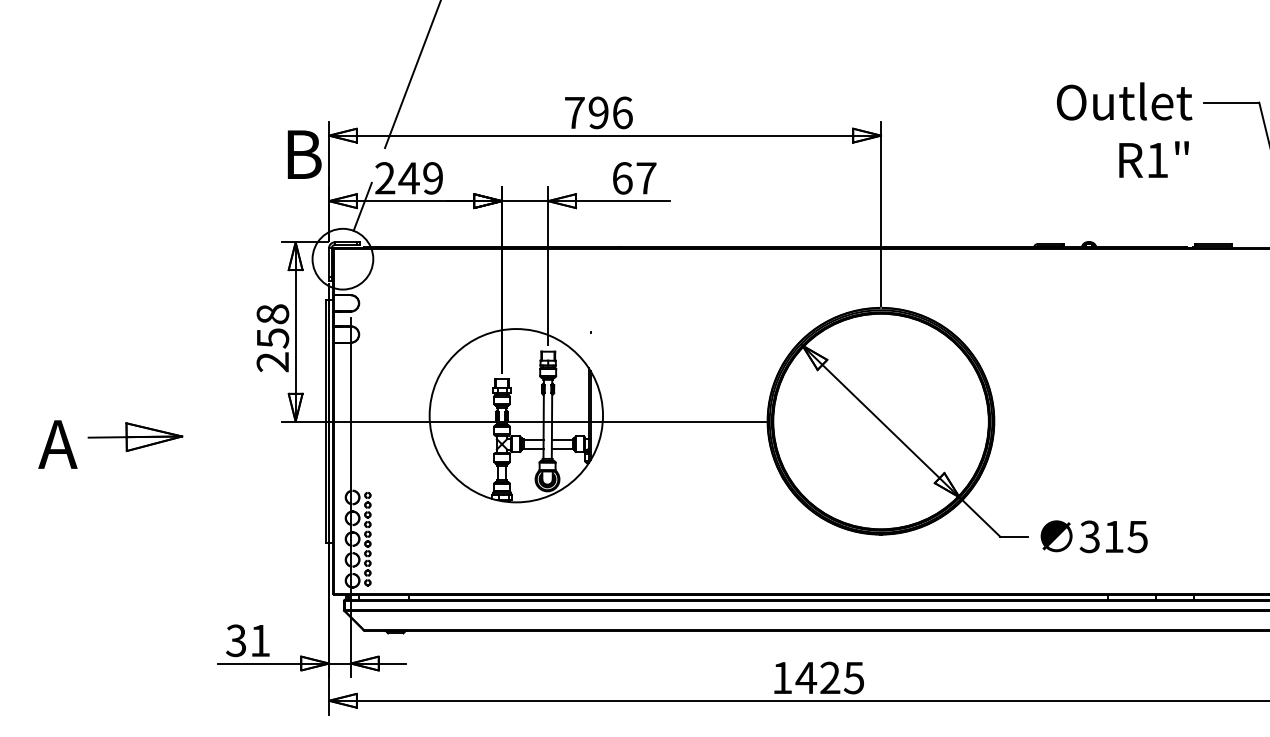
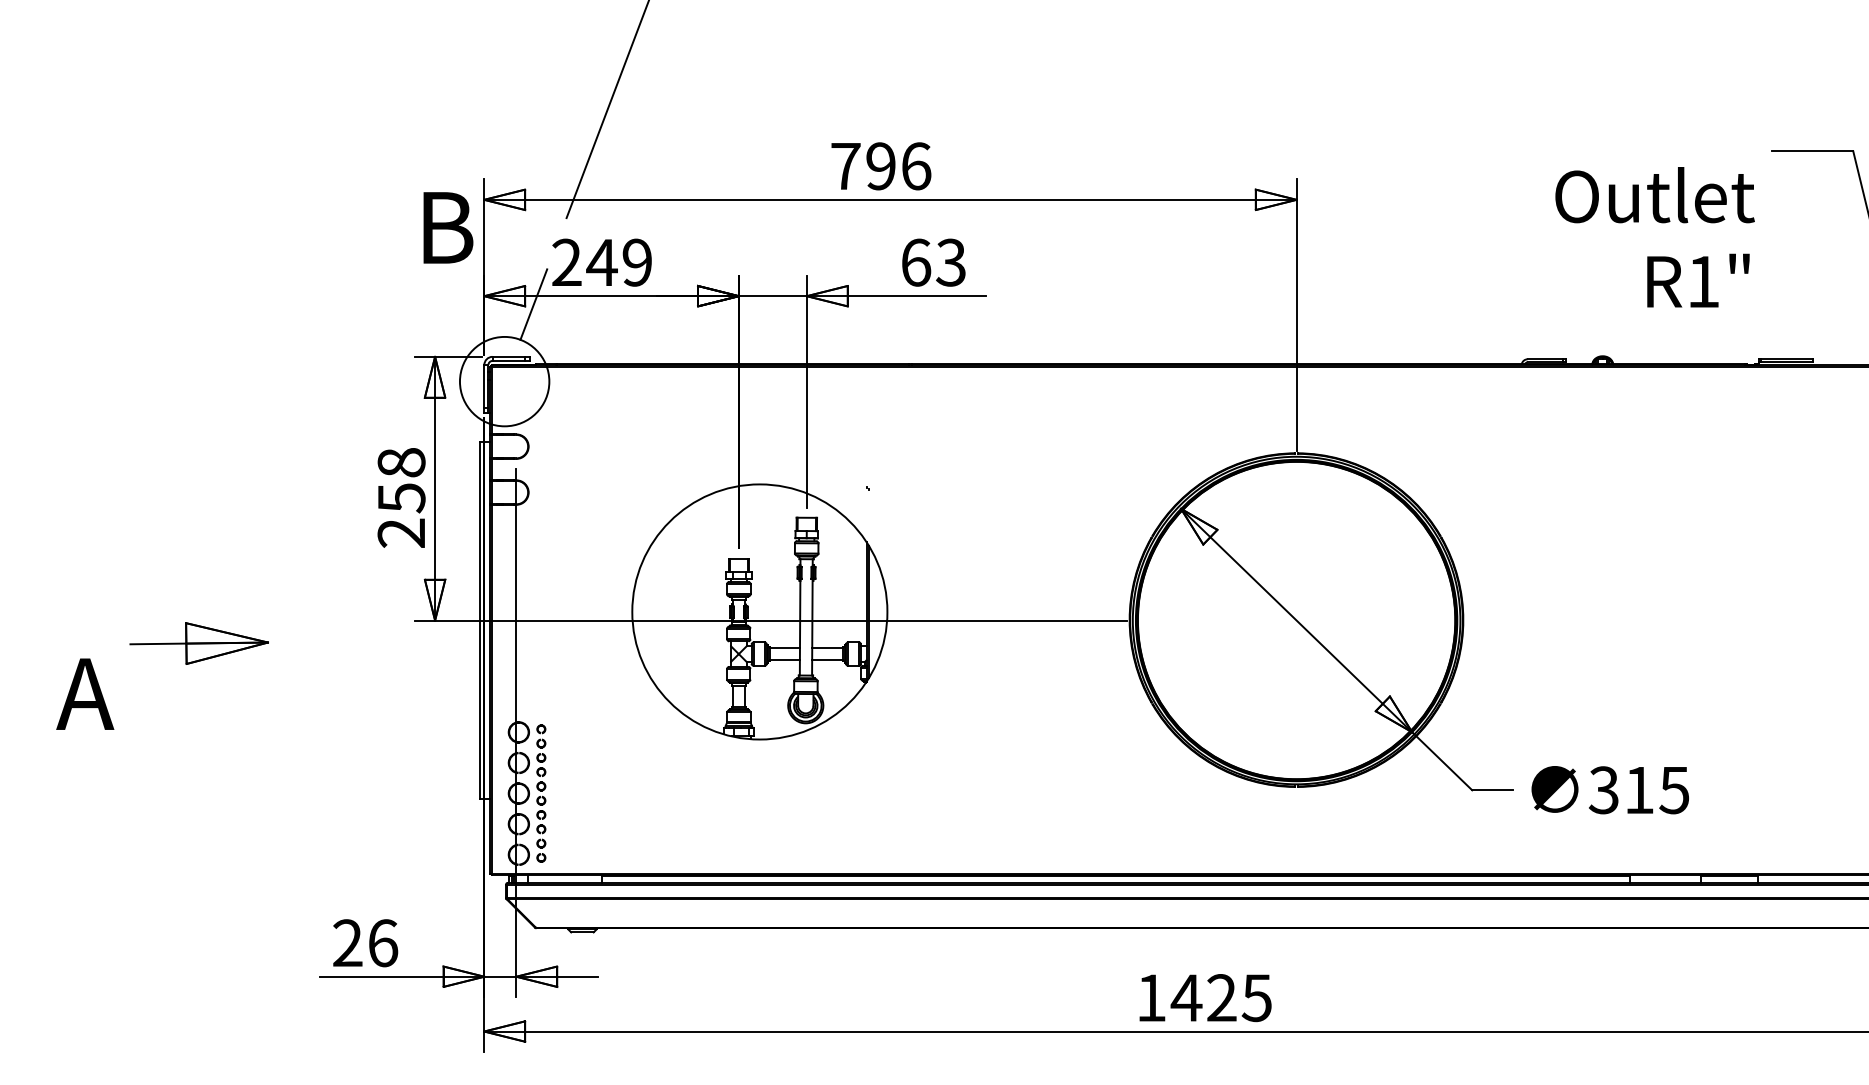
text: (1124, 129) -> (1654, 236), moved
text: (646, 178) -> (951, 262), 67 -> 63
text: (57, 444) -> (84, 694), moved
text: (248, 640) -> (365, 942), 31 -> 26

